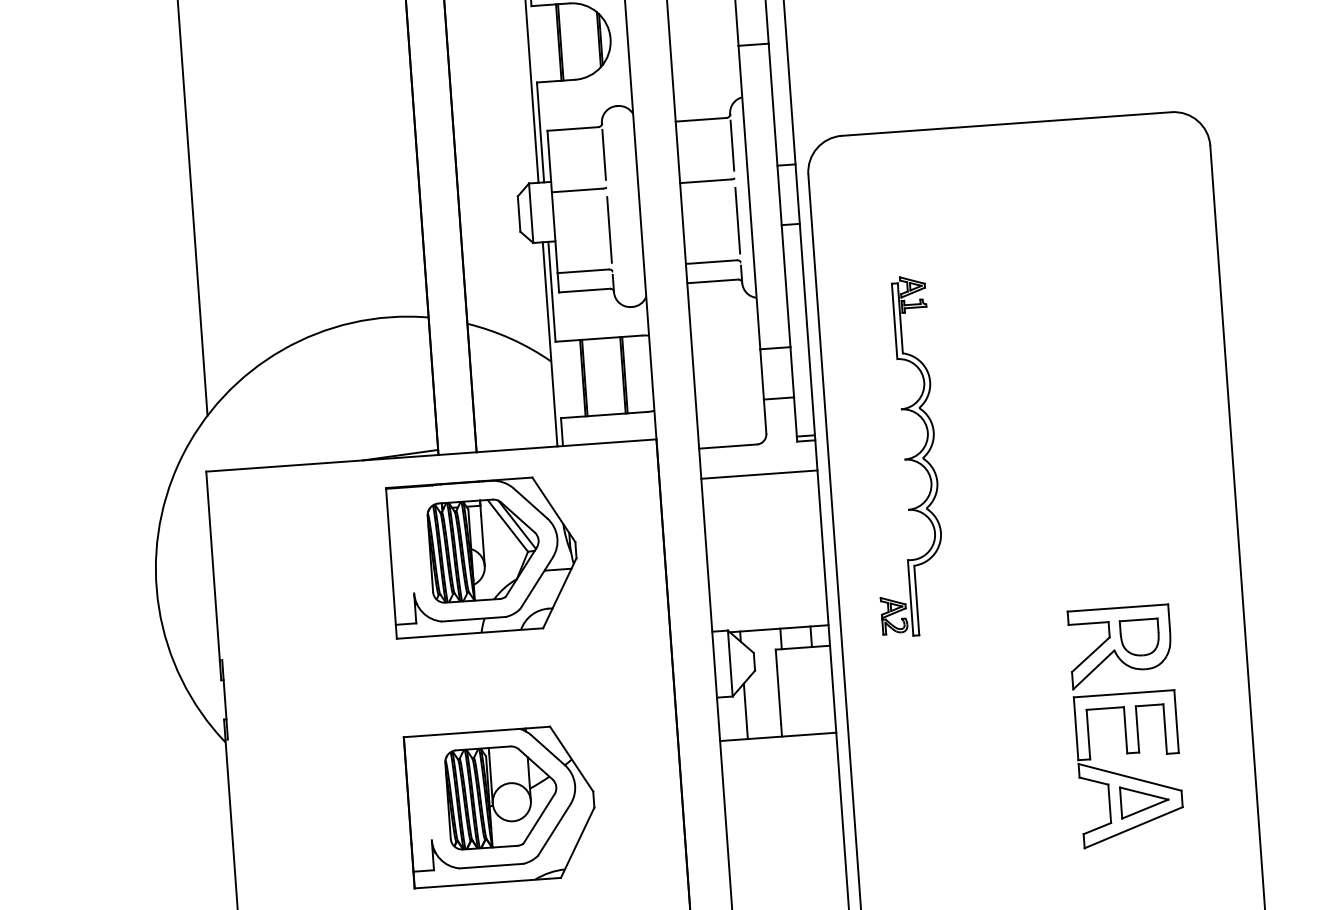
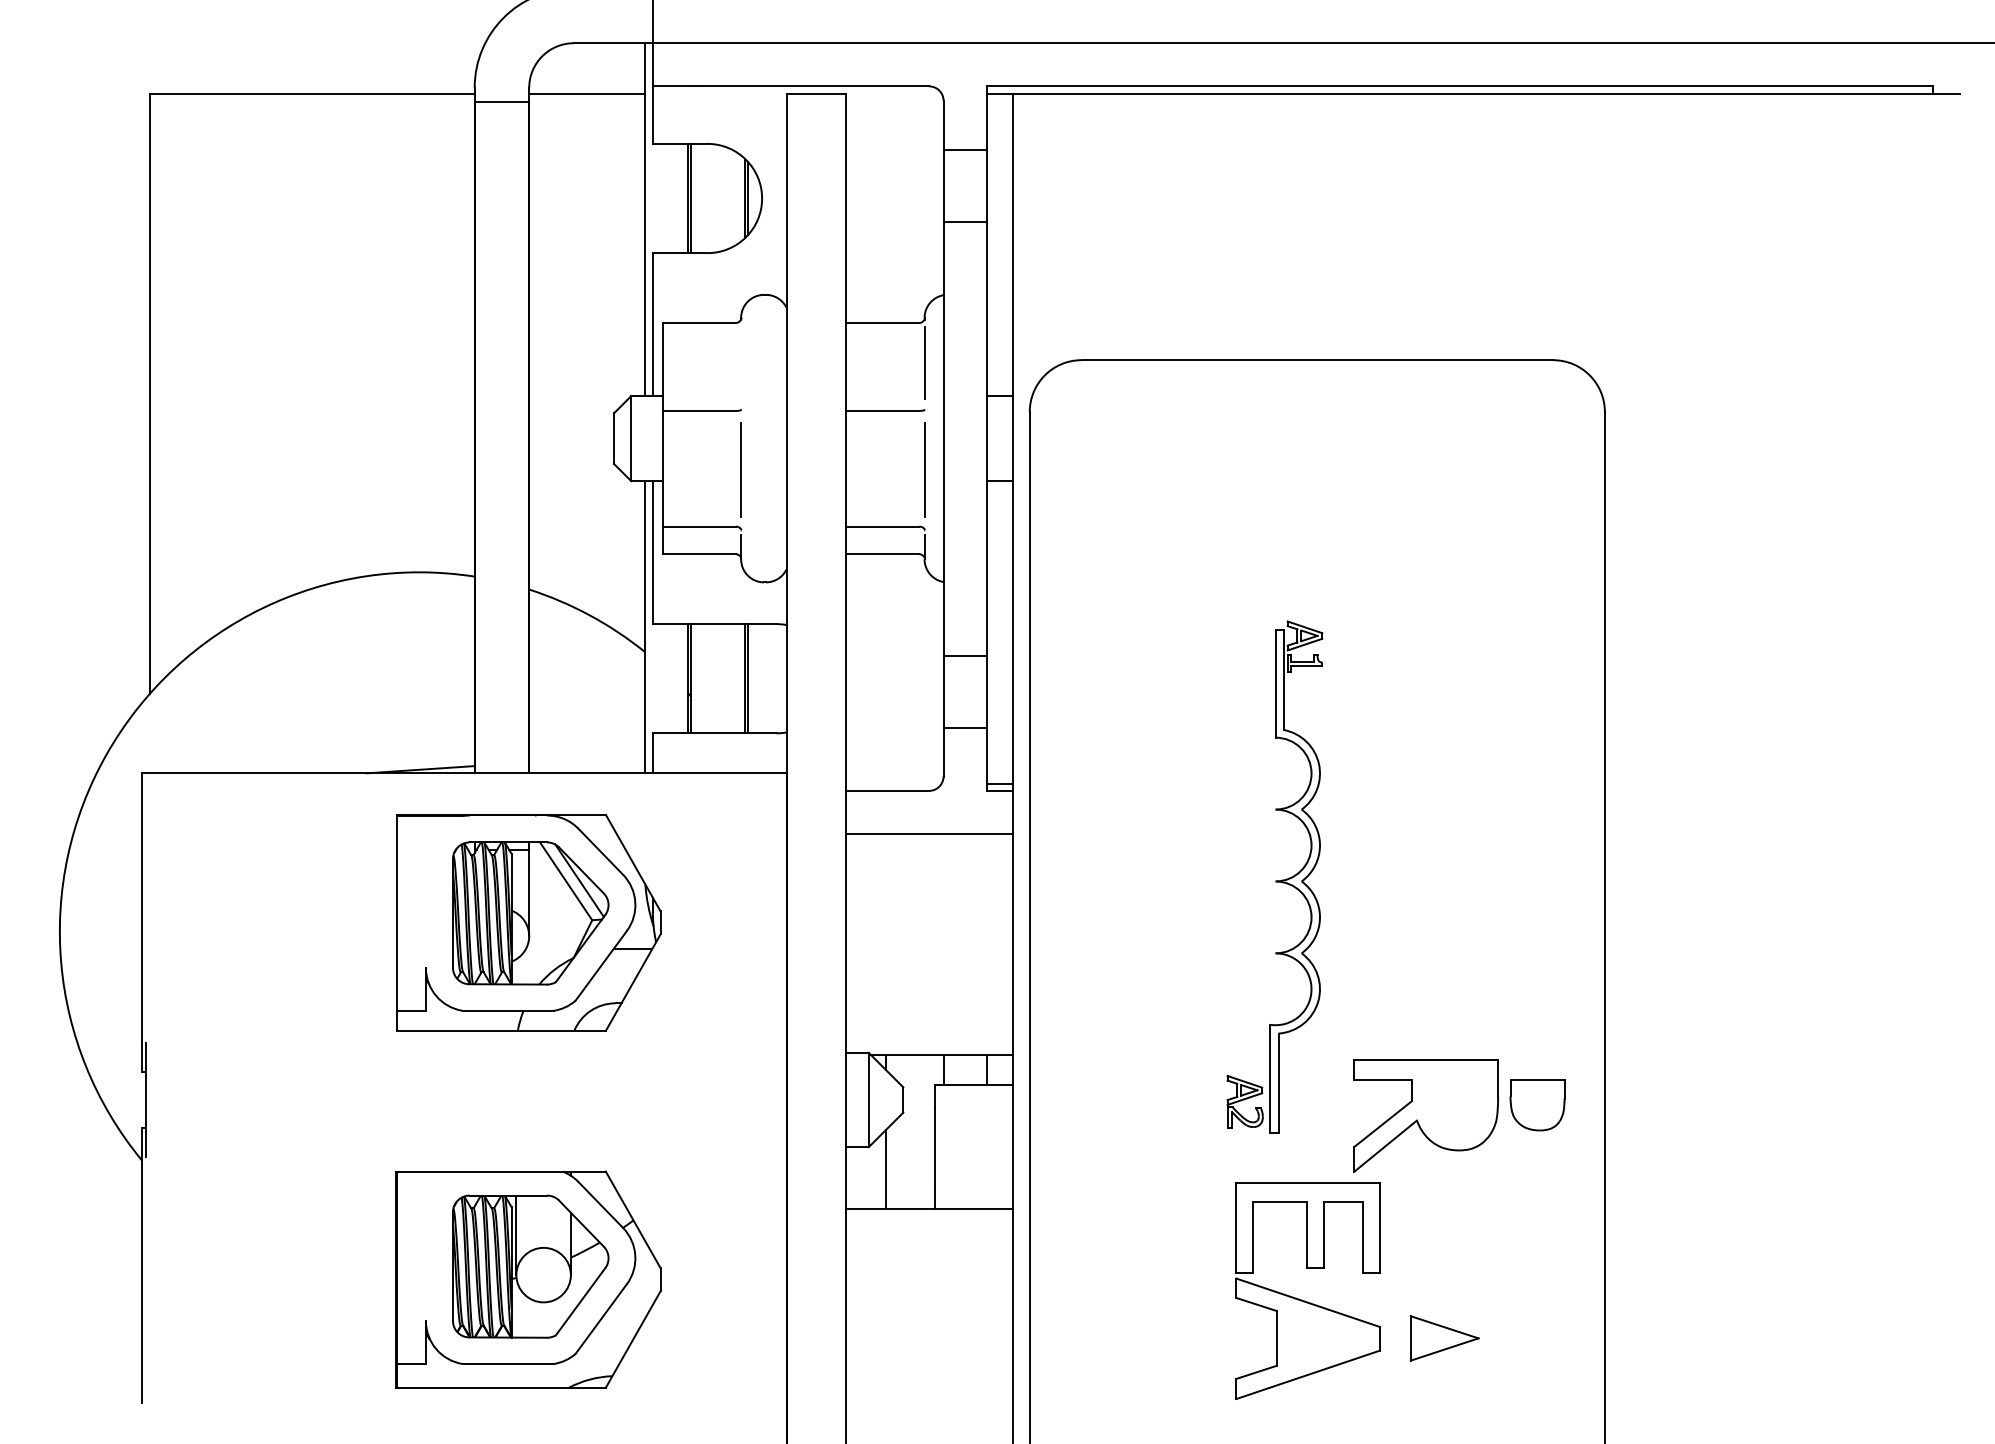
line: (604, 154) -> (741, 362), removed
part: (903, 456) -> (1274, 876), moved
part: (1139, 638) -> (1537, 1105), moved
part: (1128, 775) -> (1305, 1300), moved

